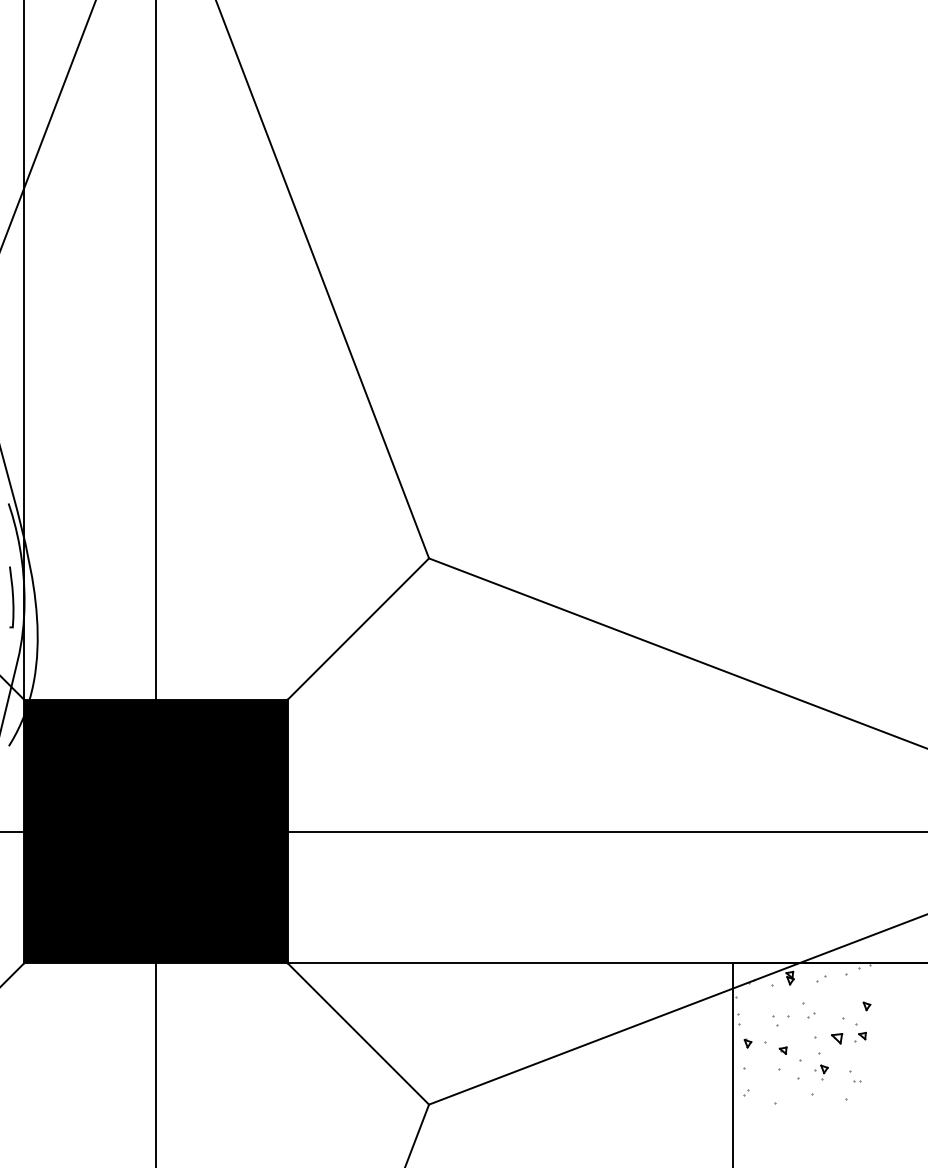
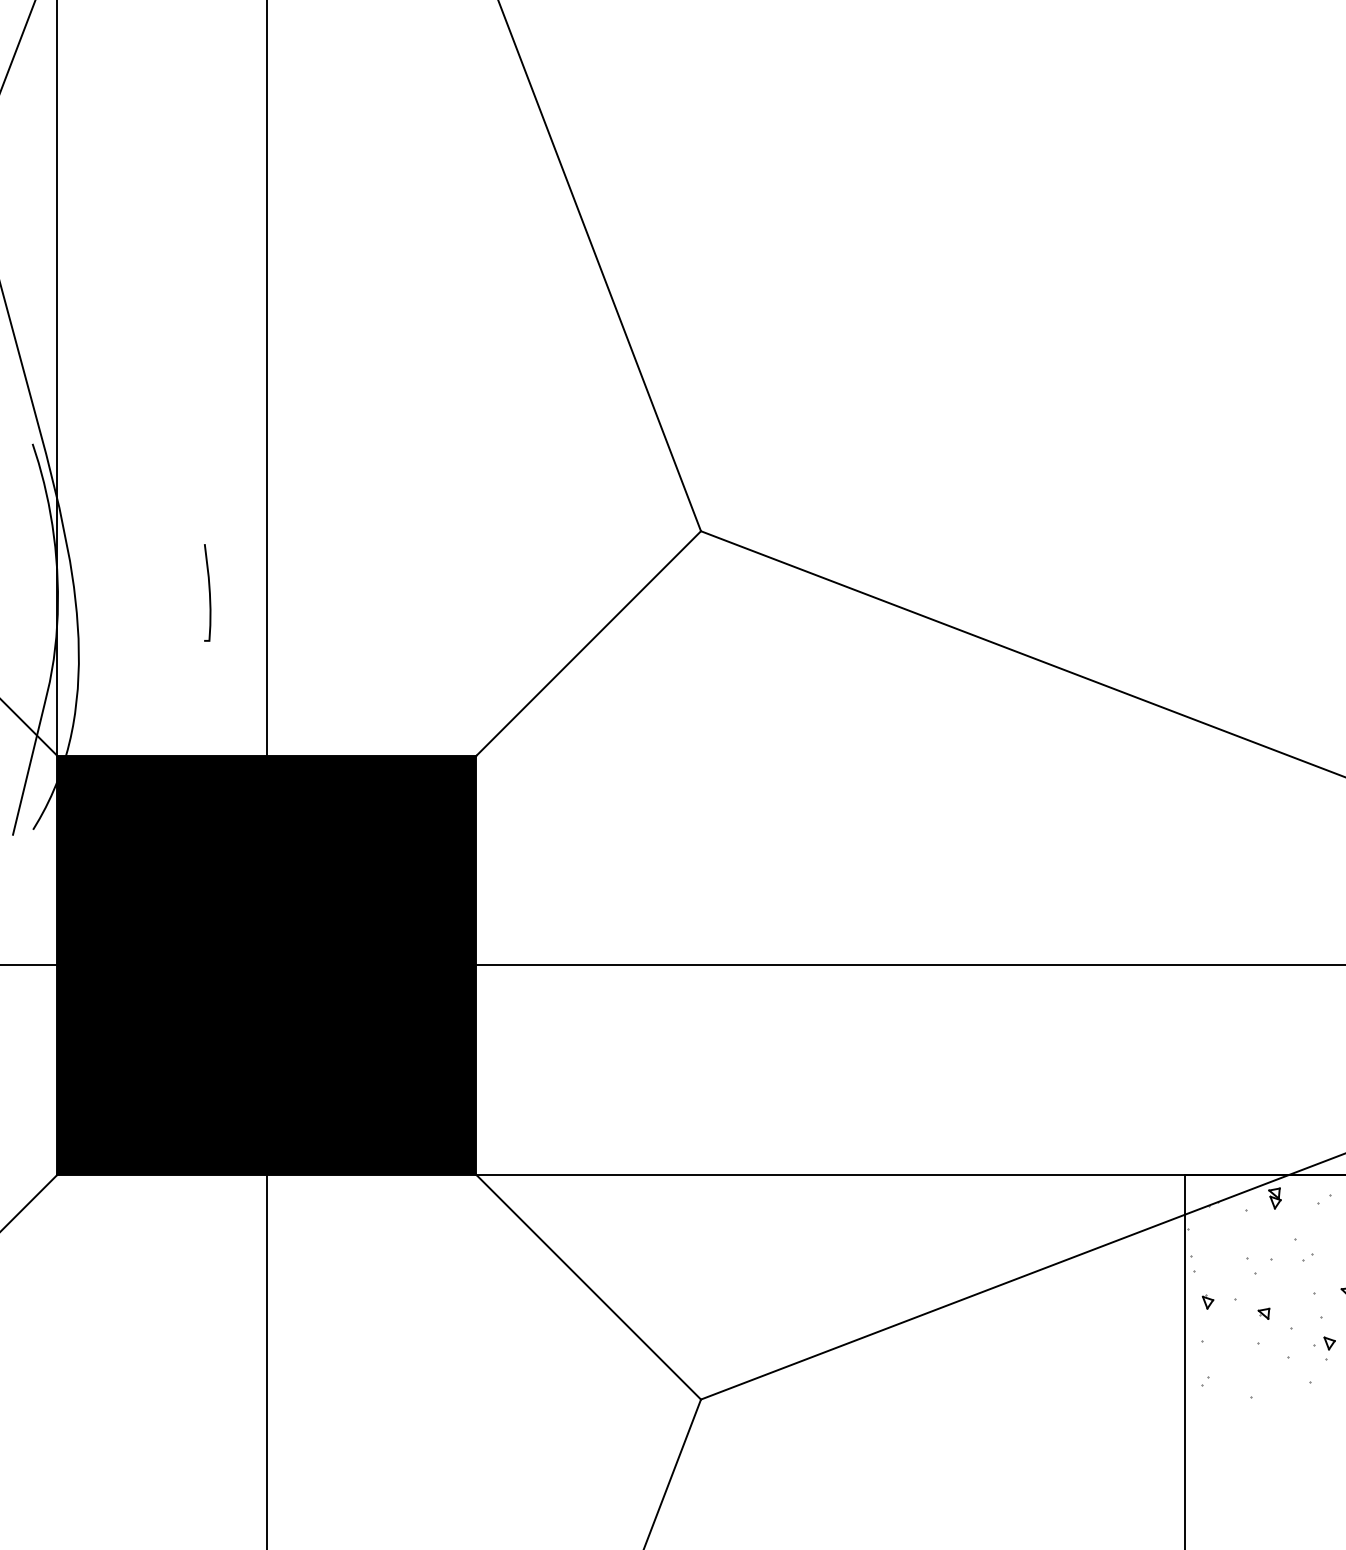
curve: (12, 597) -> (208, 593), moved

